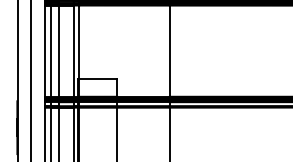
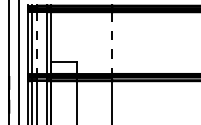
line: (59, 51) -> (37, 43), solid -> dashed
line: (169, 51) -> (112, 43), solid -> dashed

